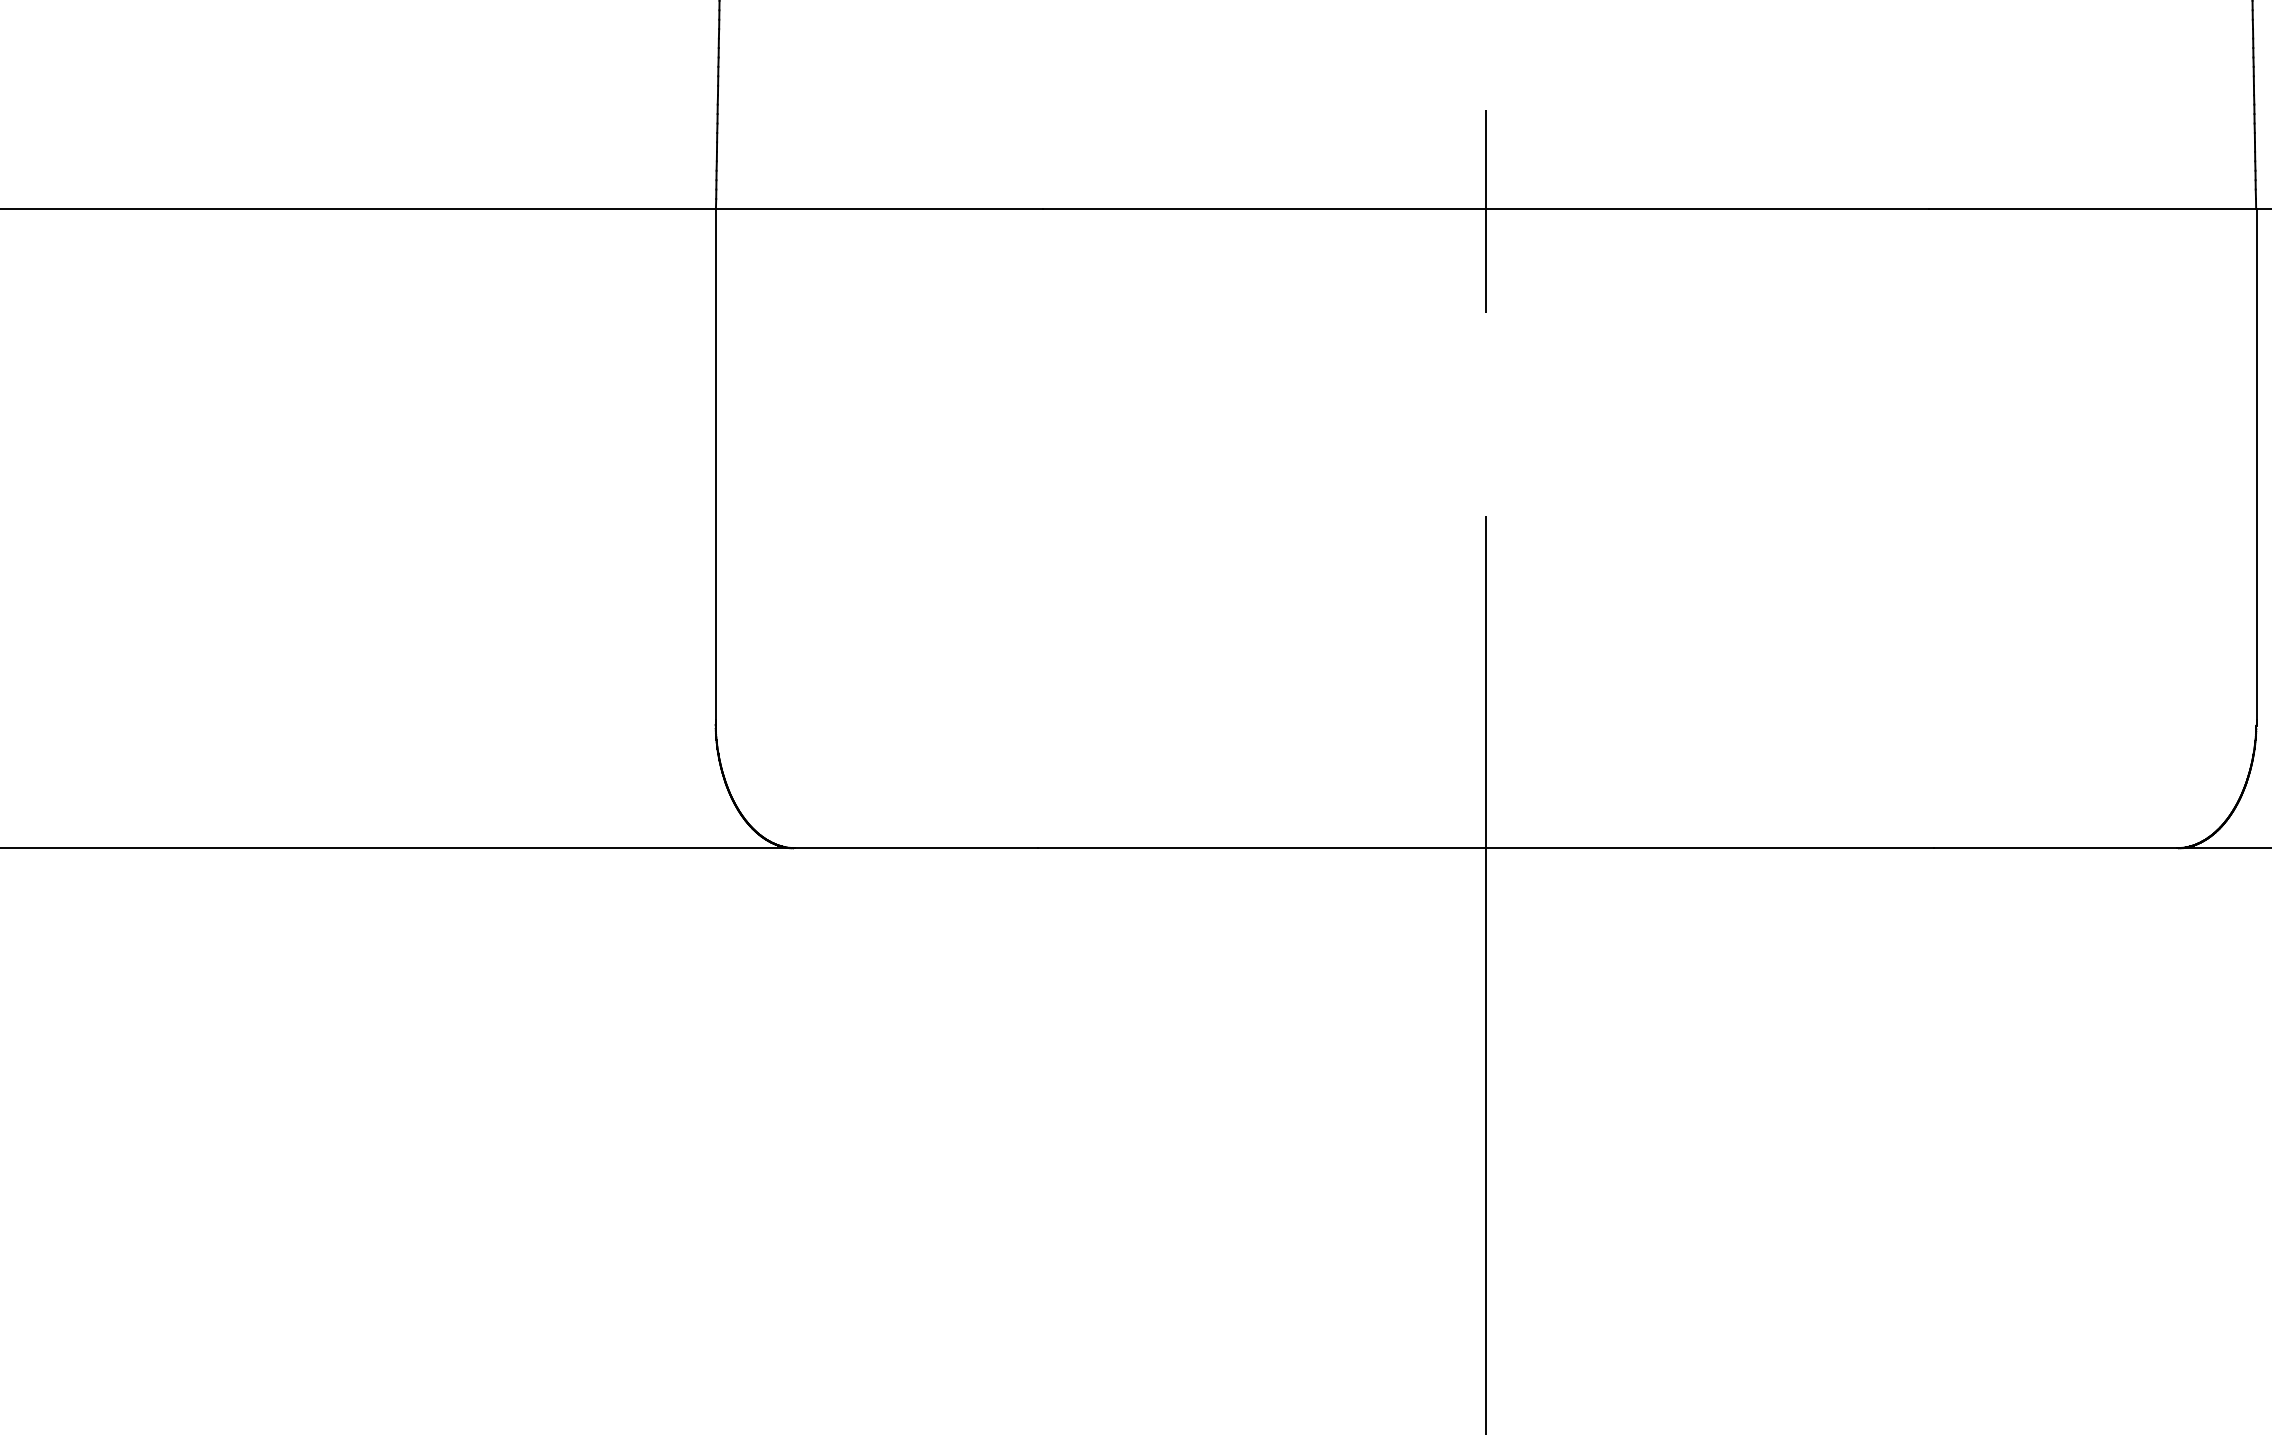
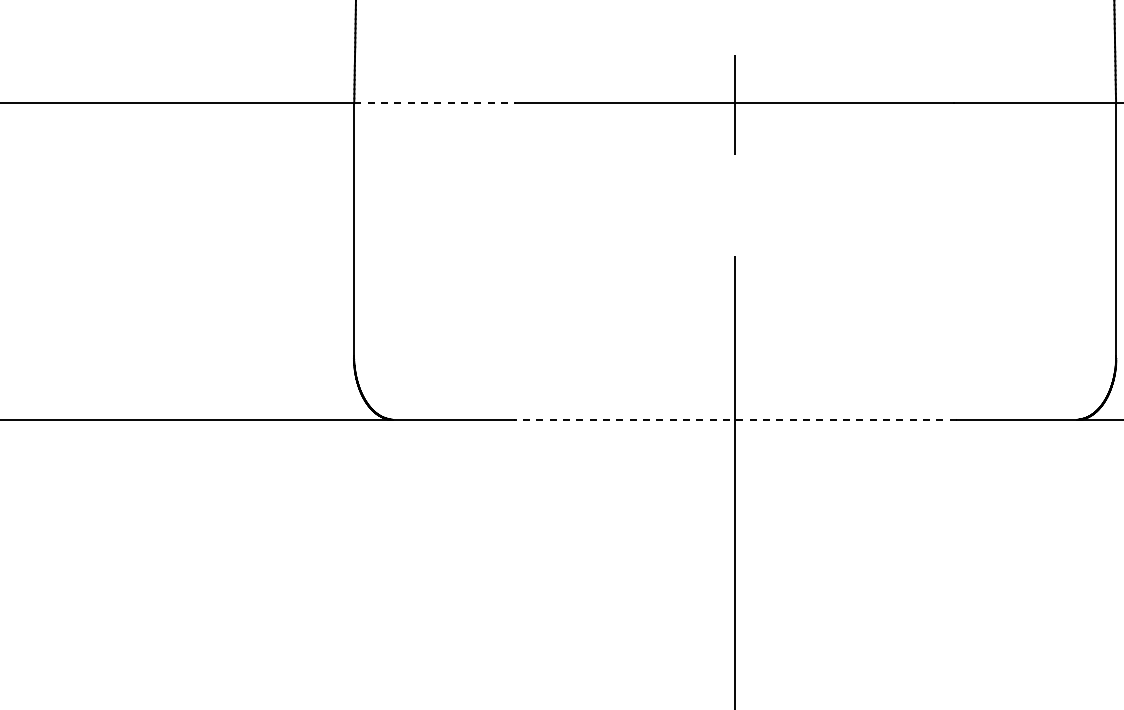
line: (880, 209) -> (435, 103), solid -> dashed
line: (1486, 847) -> (735, 419), solid -> dashed

